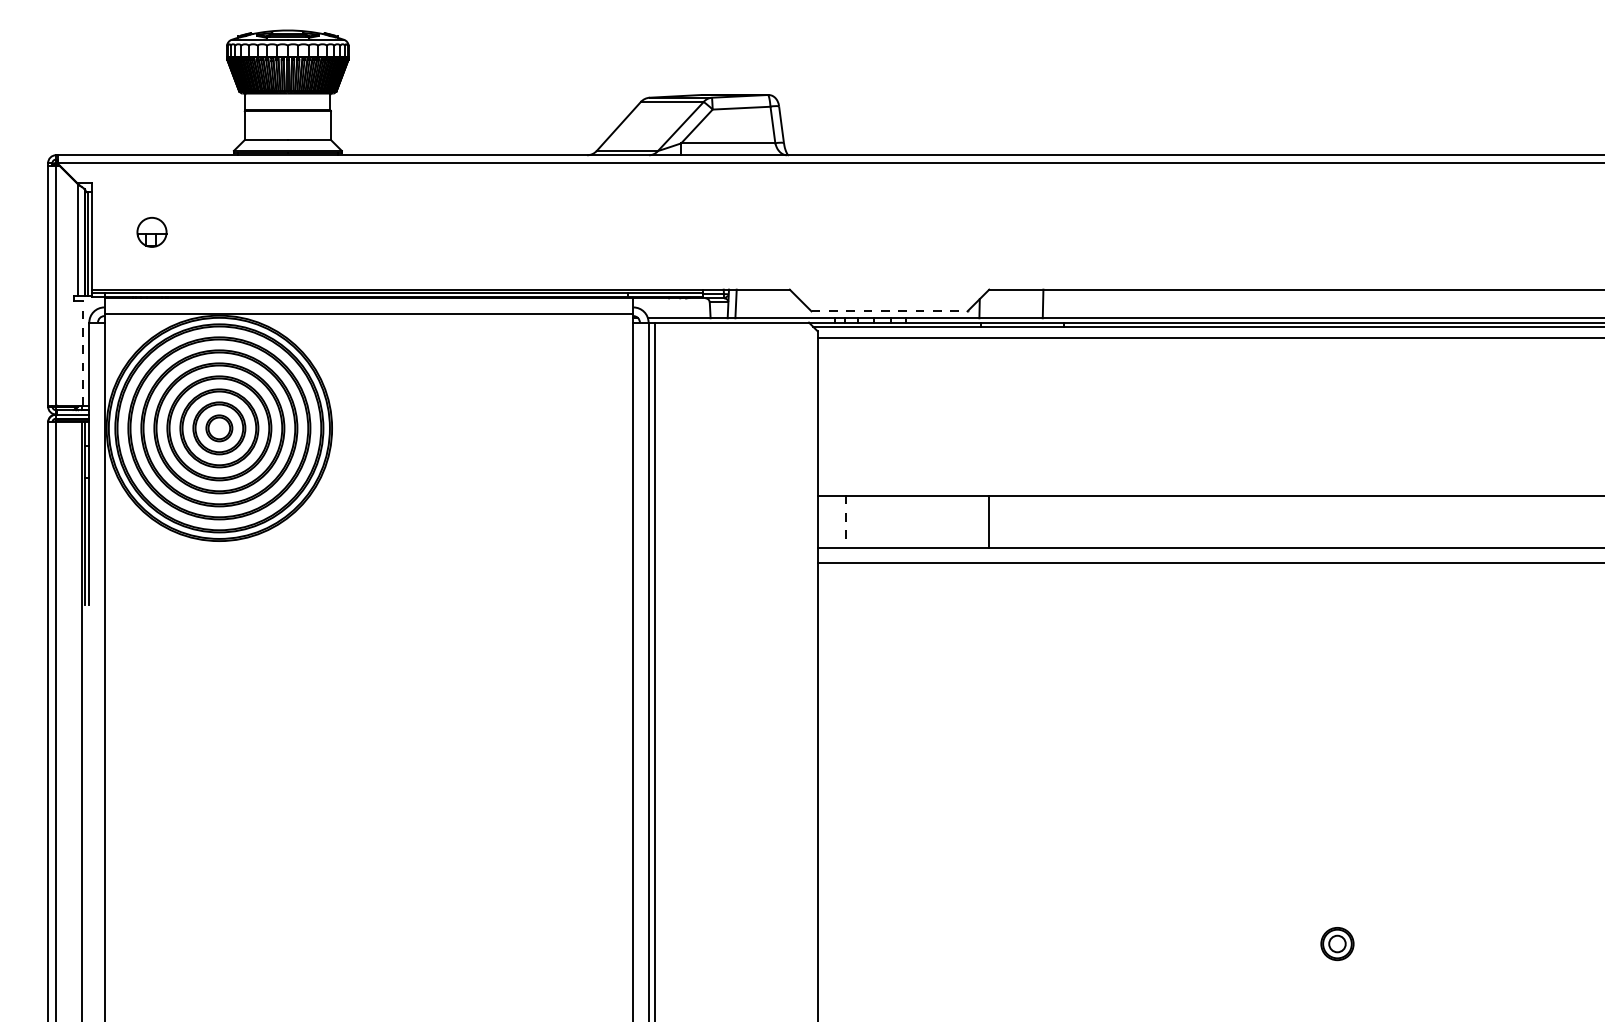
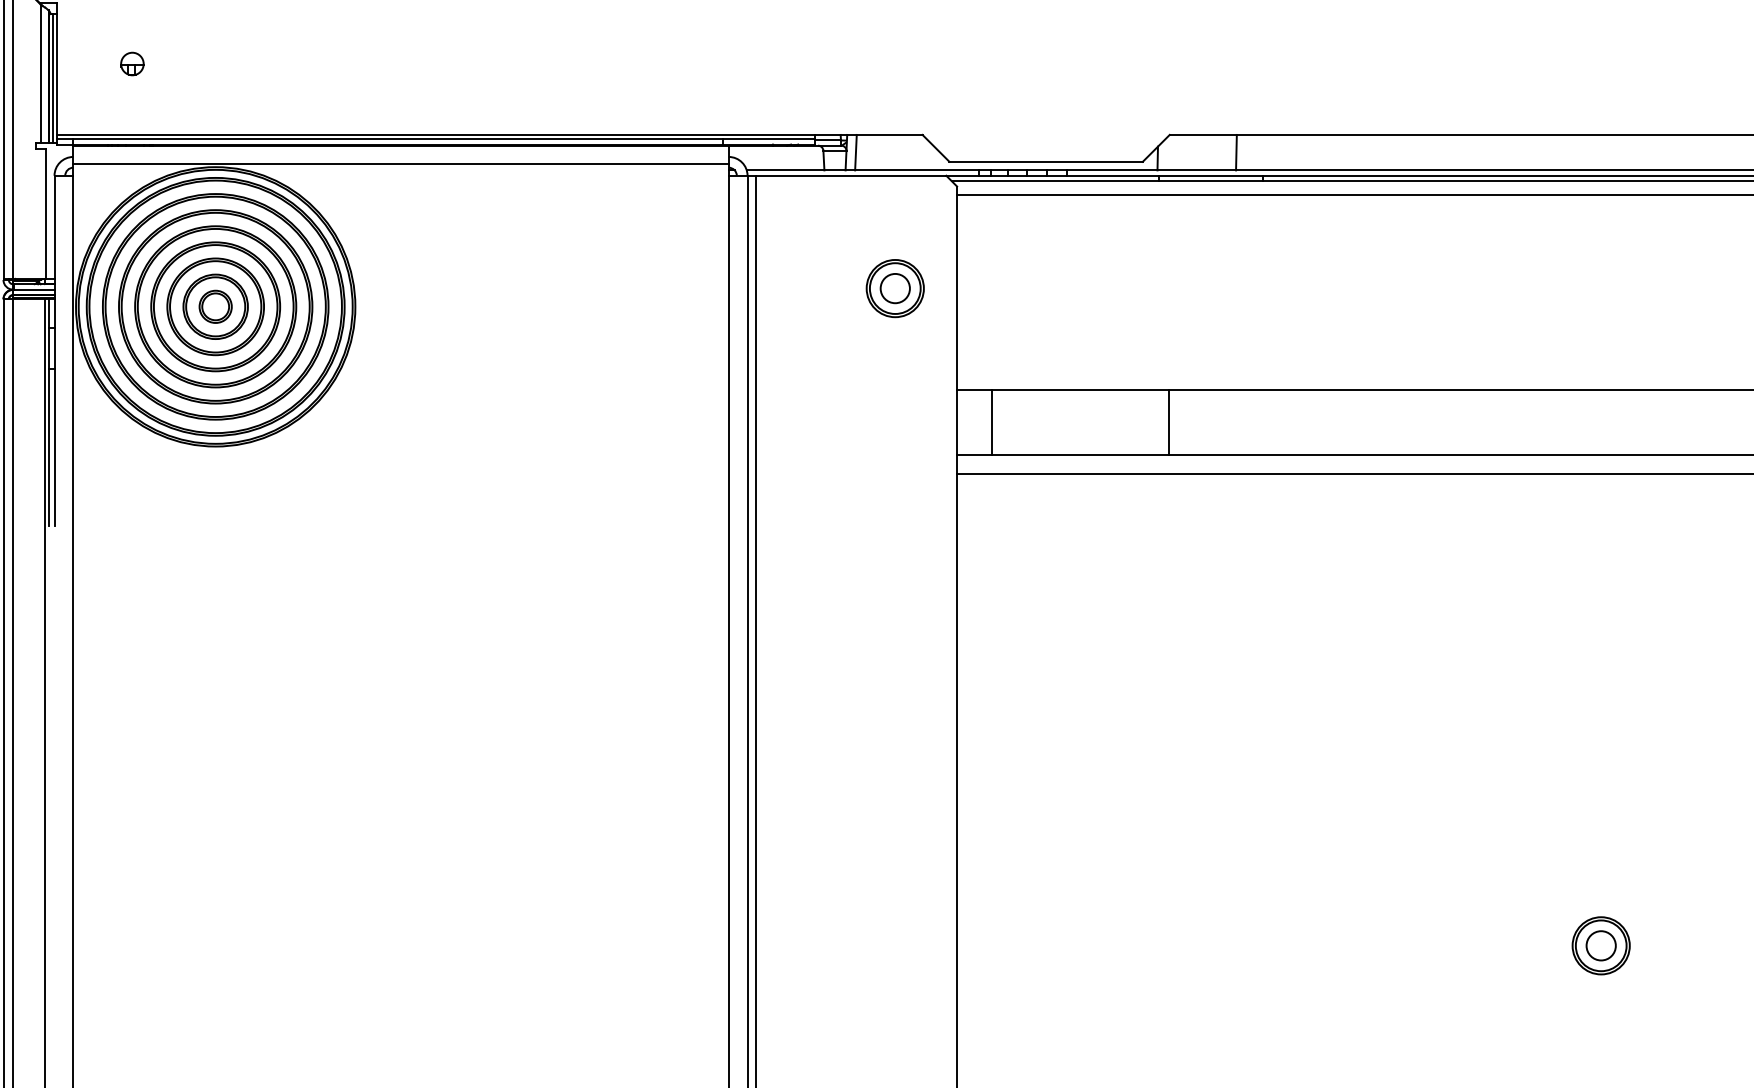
part: (152, 232) -> (132, 64), size x0.62
line: (890, 311) -> (1047, 162), dashed -> solid
line: (82, 353) -> (46, 214), dashed -> solid
part: (767, 413) -> (894, 288), added
line: (846, 522) -> (992, 423), dashed -> solid
part: (1337, 943) -> (1601, 945), size x1.43

